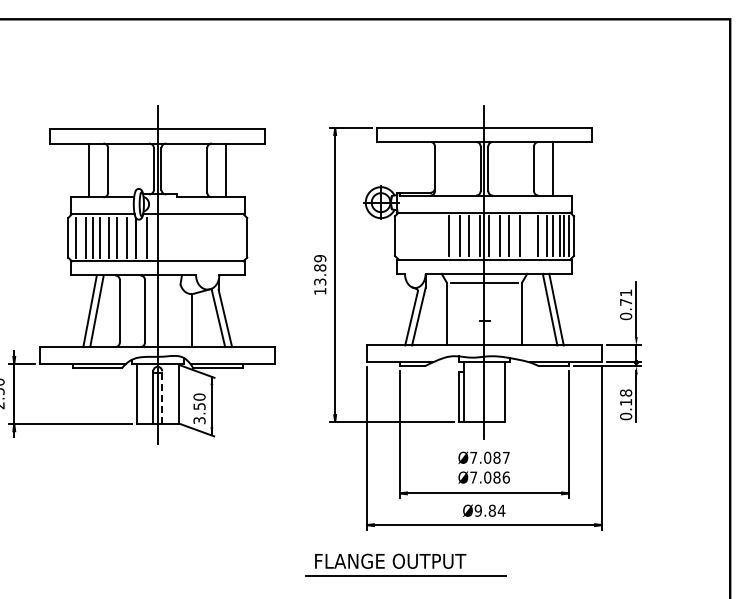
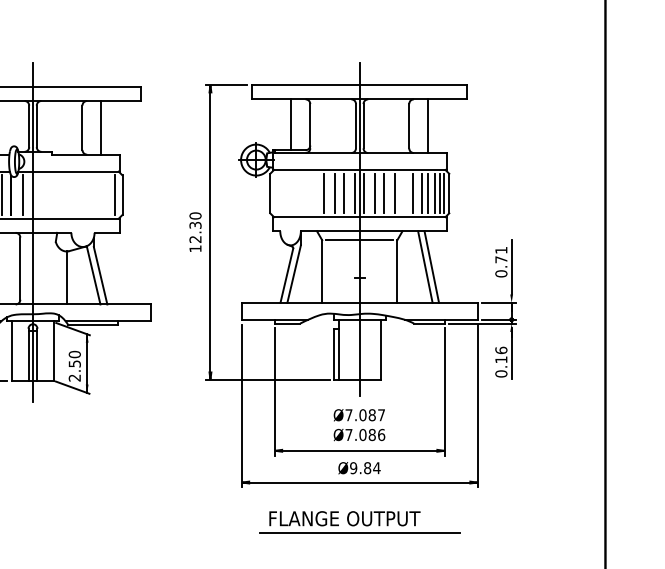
line: (416, 166) -> (291, 123), added
line: (239, 237) -> (114, 194), added
text: (320, 270) -> (195, 227), 13.89 -> 12.30
text: (625, 392) -> (500, 349), 0.18 -> 0.16
line: (162, 397) -> (37, 354), dashed -> solid
text: (199, 420) -> (74, 377), 3.50 -> 2.50
part: (405, 564) -> (359, 521), moved

